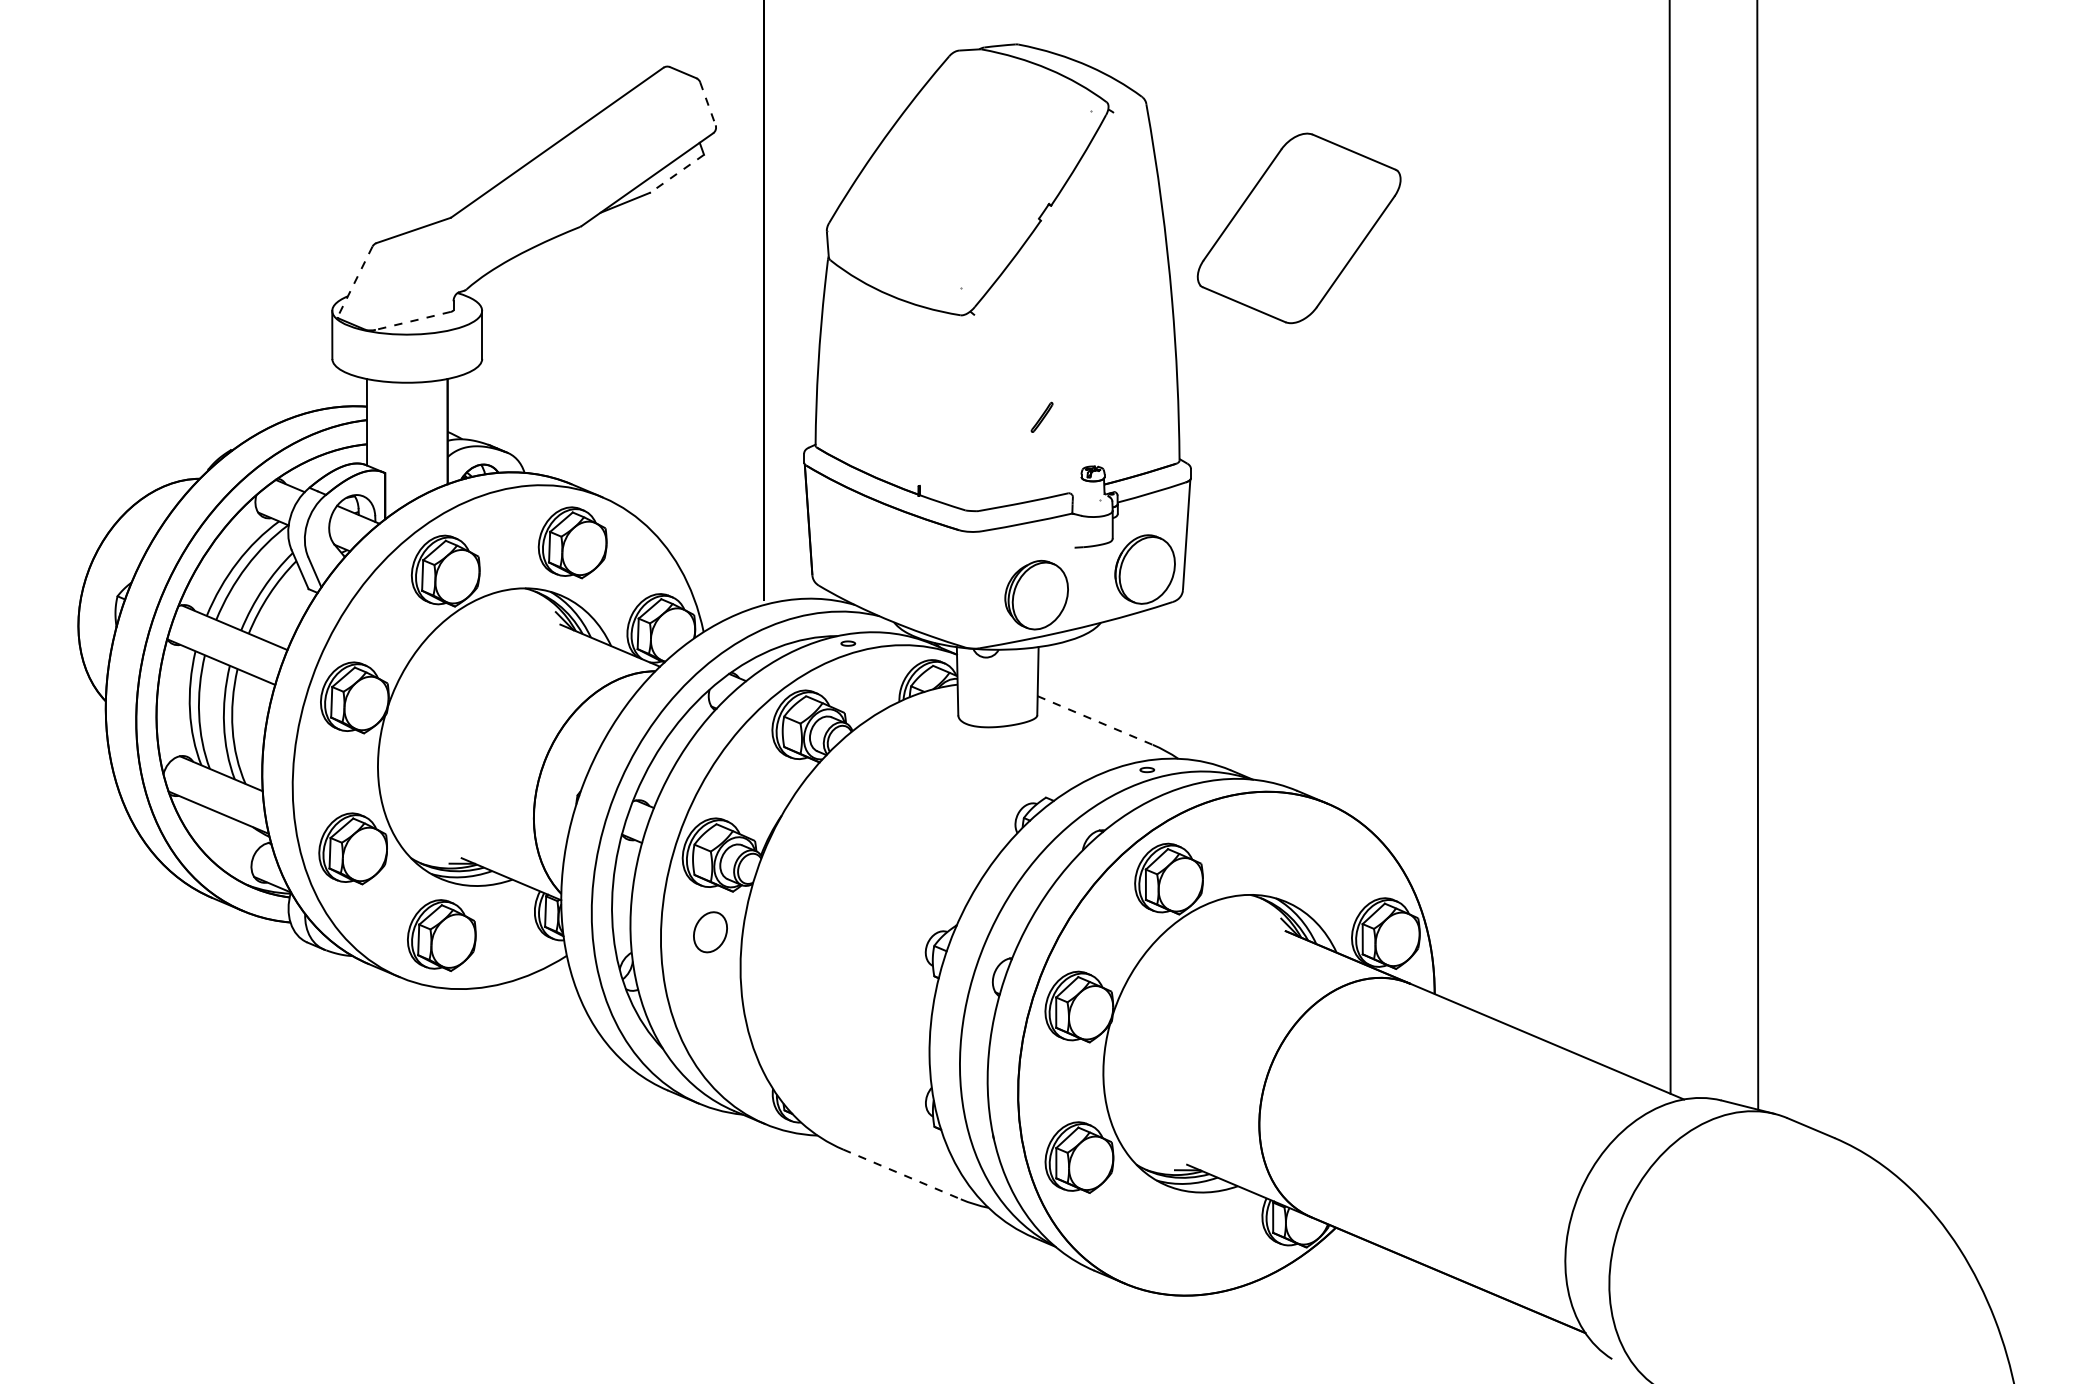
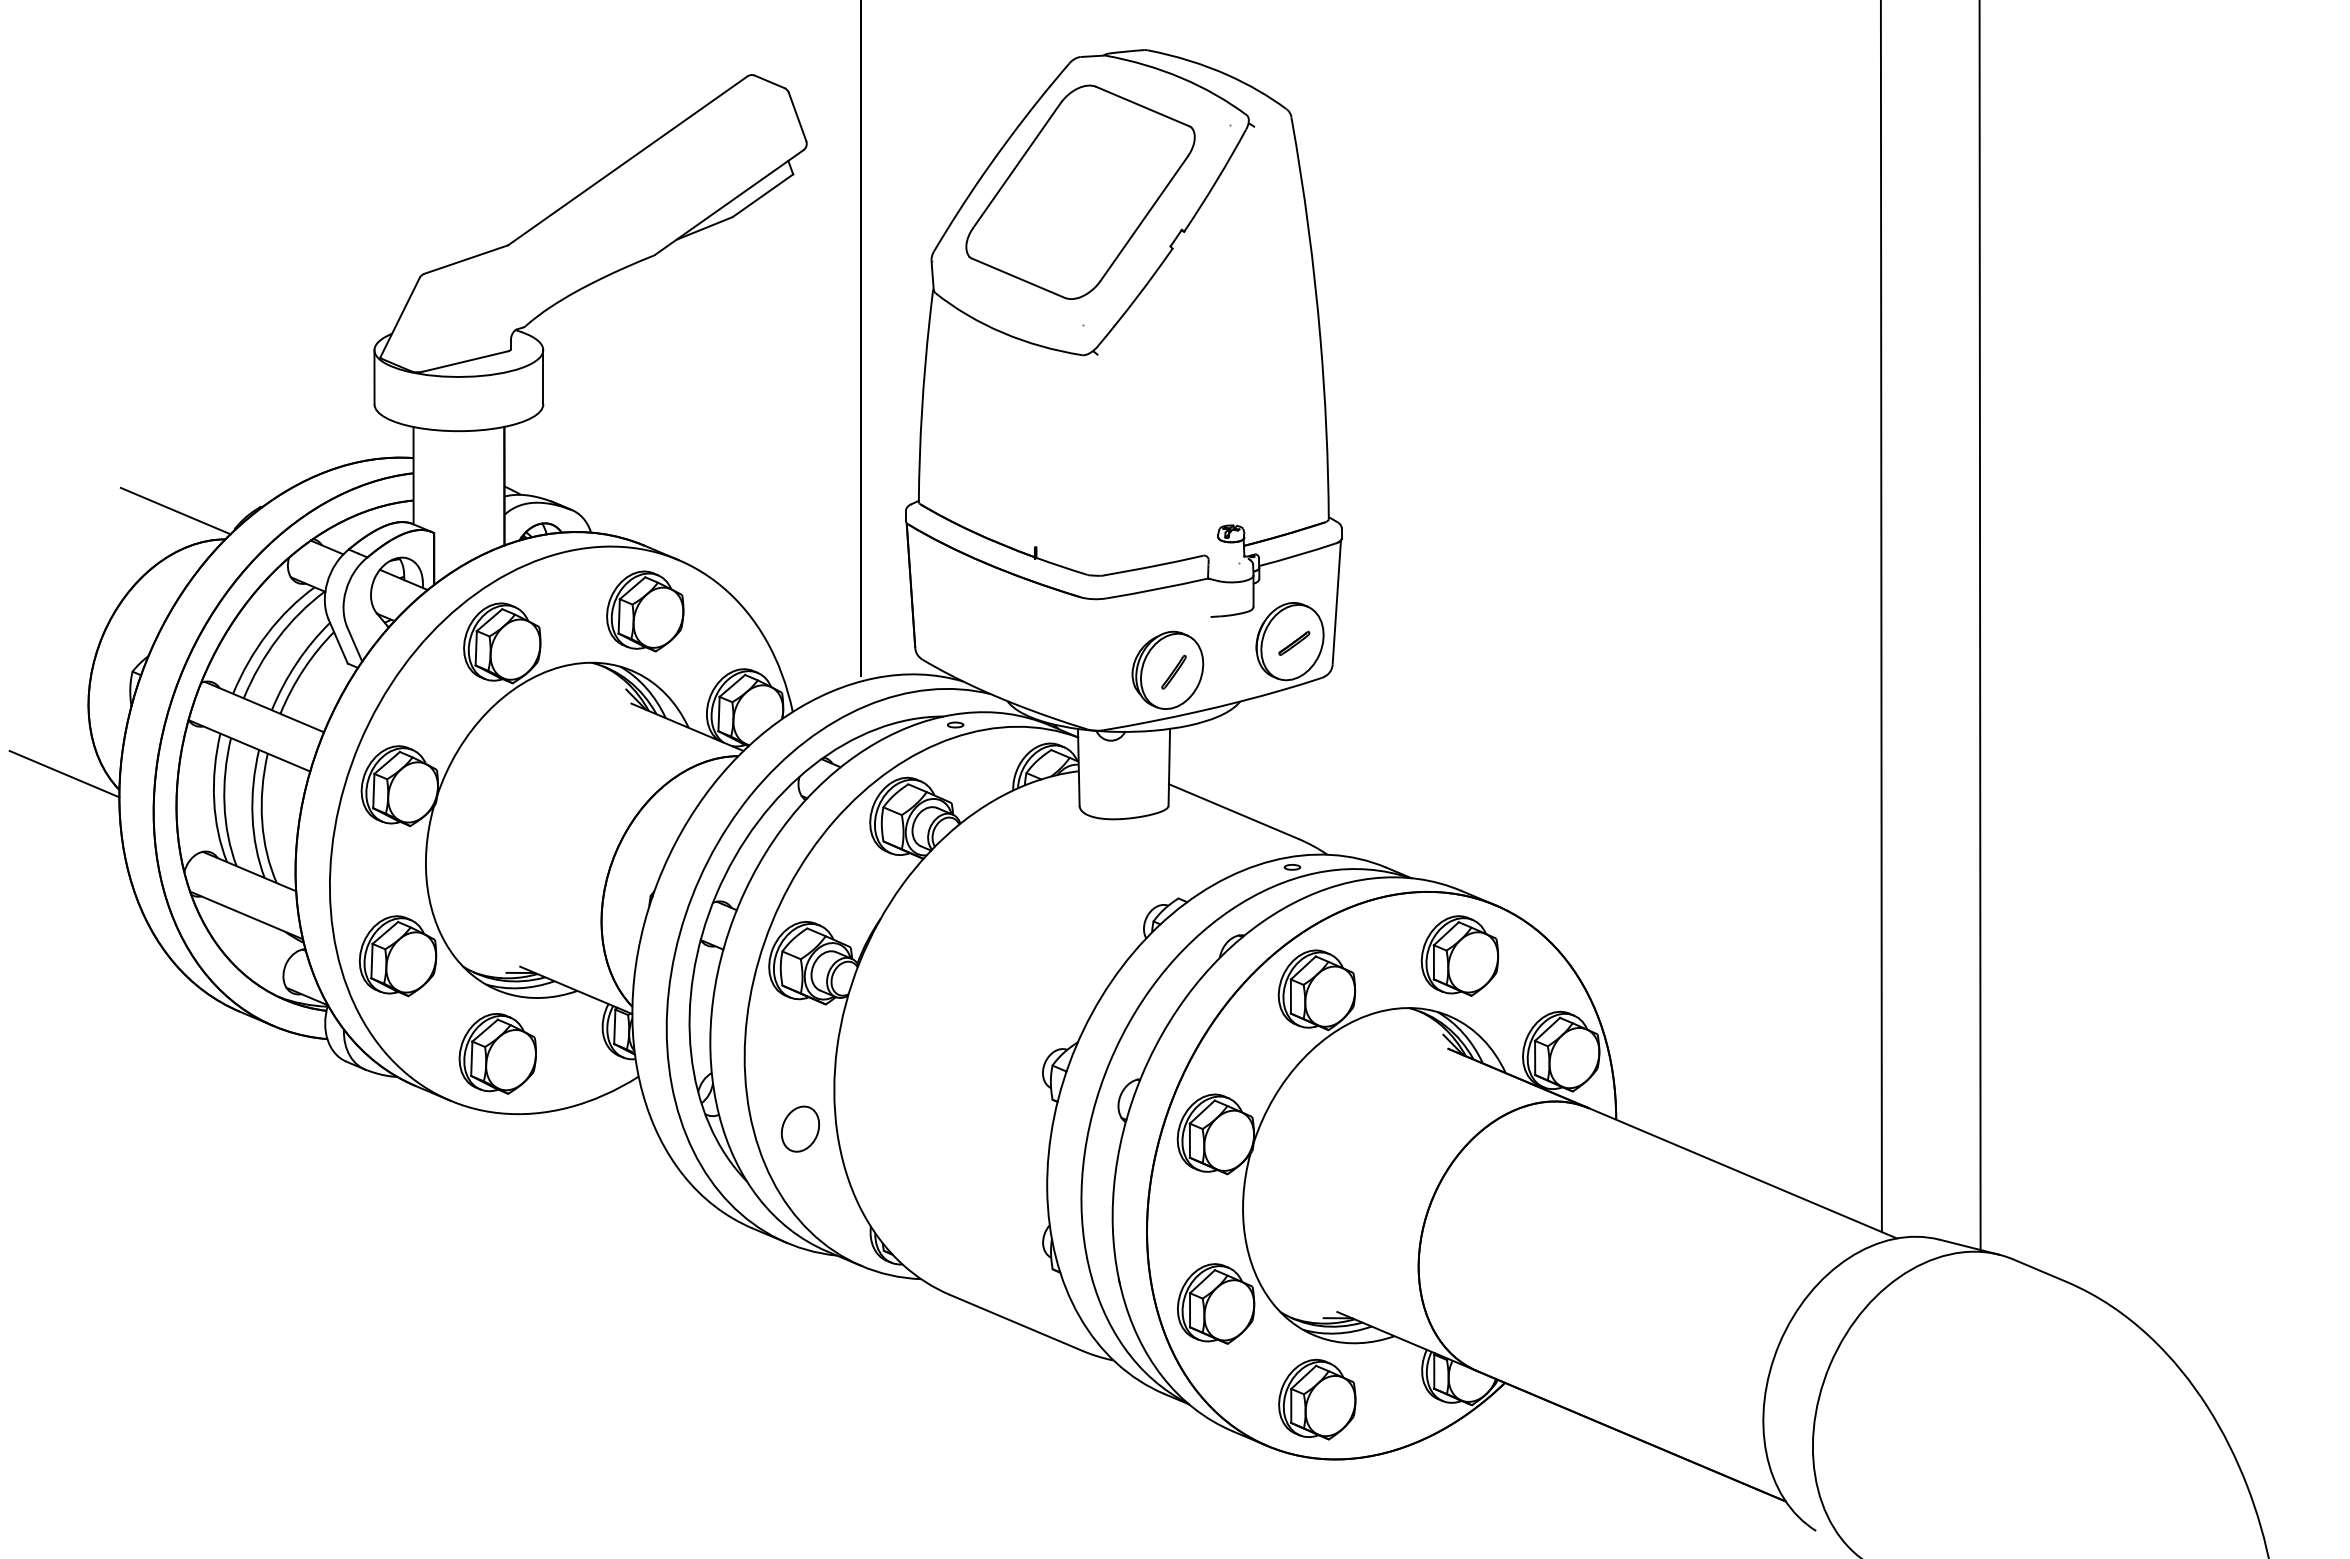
line: (707, 103) -> (797, 116), dashed -> solid
line: (677, 173) -> (763, 195), dashed -> solid
part: (1299, 227) -> (1080, 191), moved
line: (354, 281) -> (399, 317), dashed -> solid
line: (413, 320) -> (465, 361), dashed -> solid
part: (1041, 416) -> (1173, 671), moved
line: (155, 453) -> (175, 510), added
part: (1149, 570) -> (1294, 642), added
line: (57, 686) -> (64, 773), added
line: (1095, 720) -> (1234, 811), dashed -> solid
part: (1295, 848) -> (1459, 955), added
part: (710, 931) -> (800, 1128), moved
line: (902, 1174) -> (1016, 1322), dashed -> solid
part: (1169, 1242) -> (1317, 1399), added

